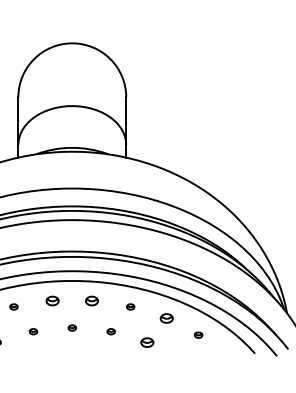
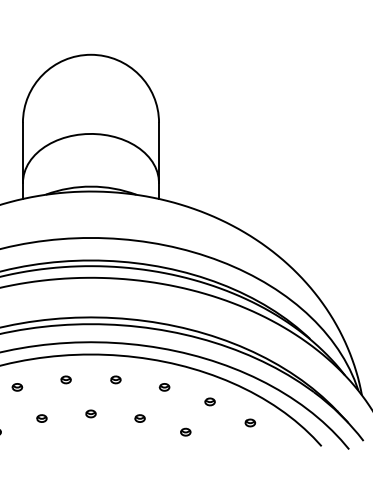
part: (52, 300) -> (65, 379), size x0.62
part: (91, 300) -> (115, 379), size x0.62
part: (166, 318) -> (209, 401), size x0.62
part: (147, 341) -> (185, 431), size x0.62

